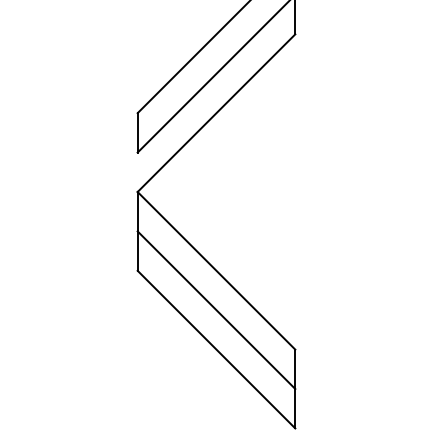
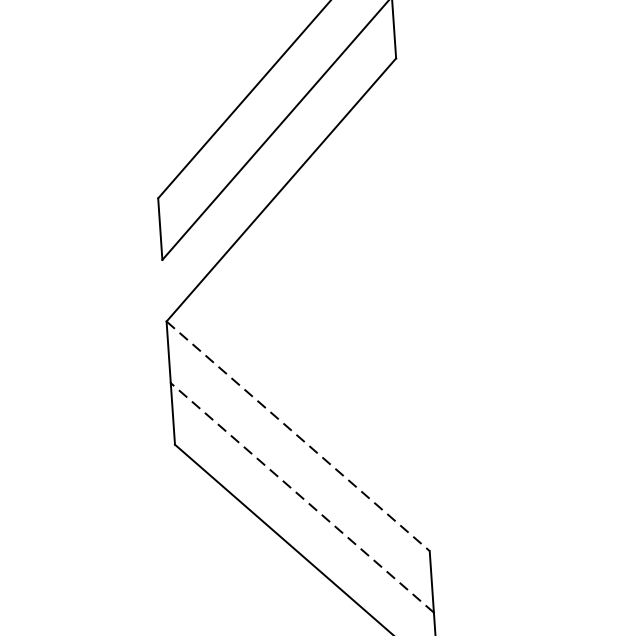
line: (216, 271) -> (298, 437), solid -> dashed
line: (216, 309) -> (302, 496), solid -> dashed

